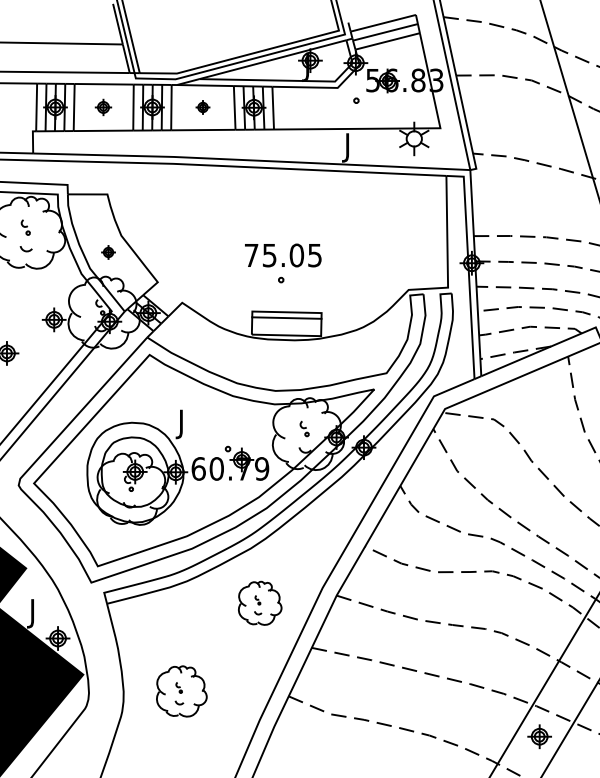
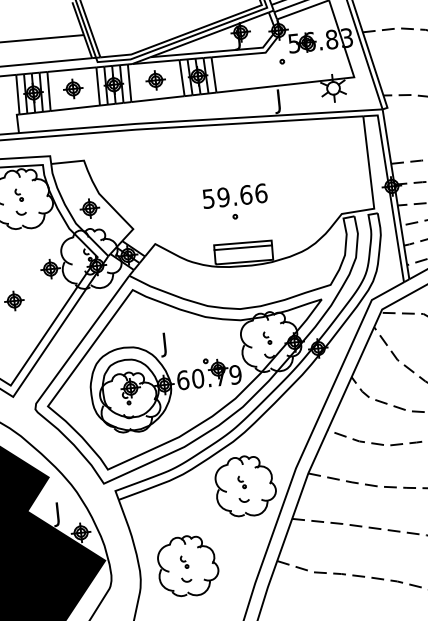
part: (103, 107) -> (73, 88), size x1.43
part: (202, 107) -> (155, 80), size x1.67
part: (108, 252) -> (89, 208), size x1.67
text: (283, 255) -> (235, 196), 75.05 -> 59.66
part: (259, 603) -> (245, 486), size x1.67
part: (181, 691) -> (187, 566), size x1.43

